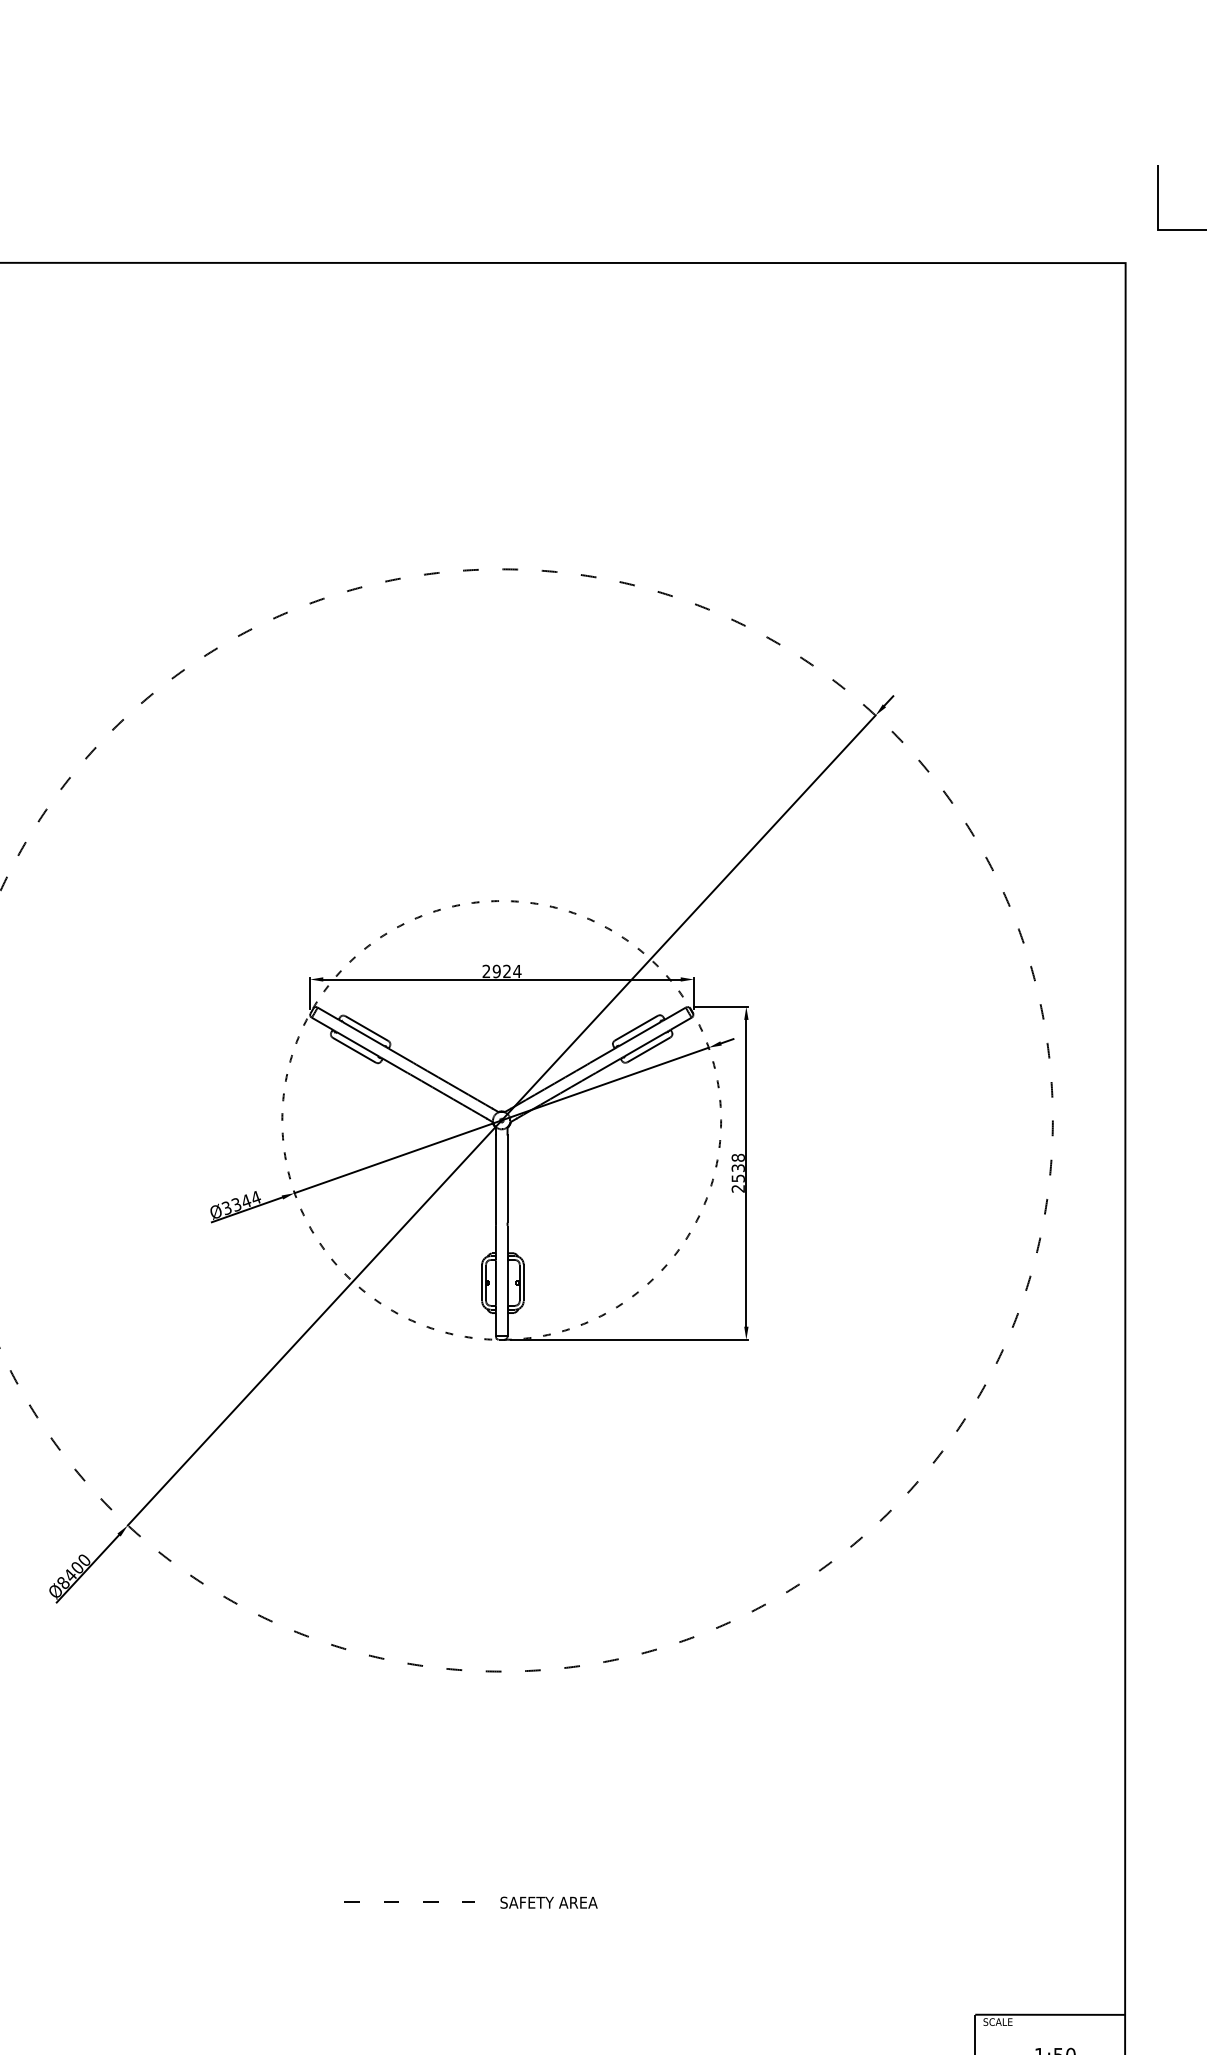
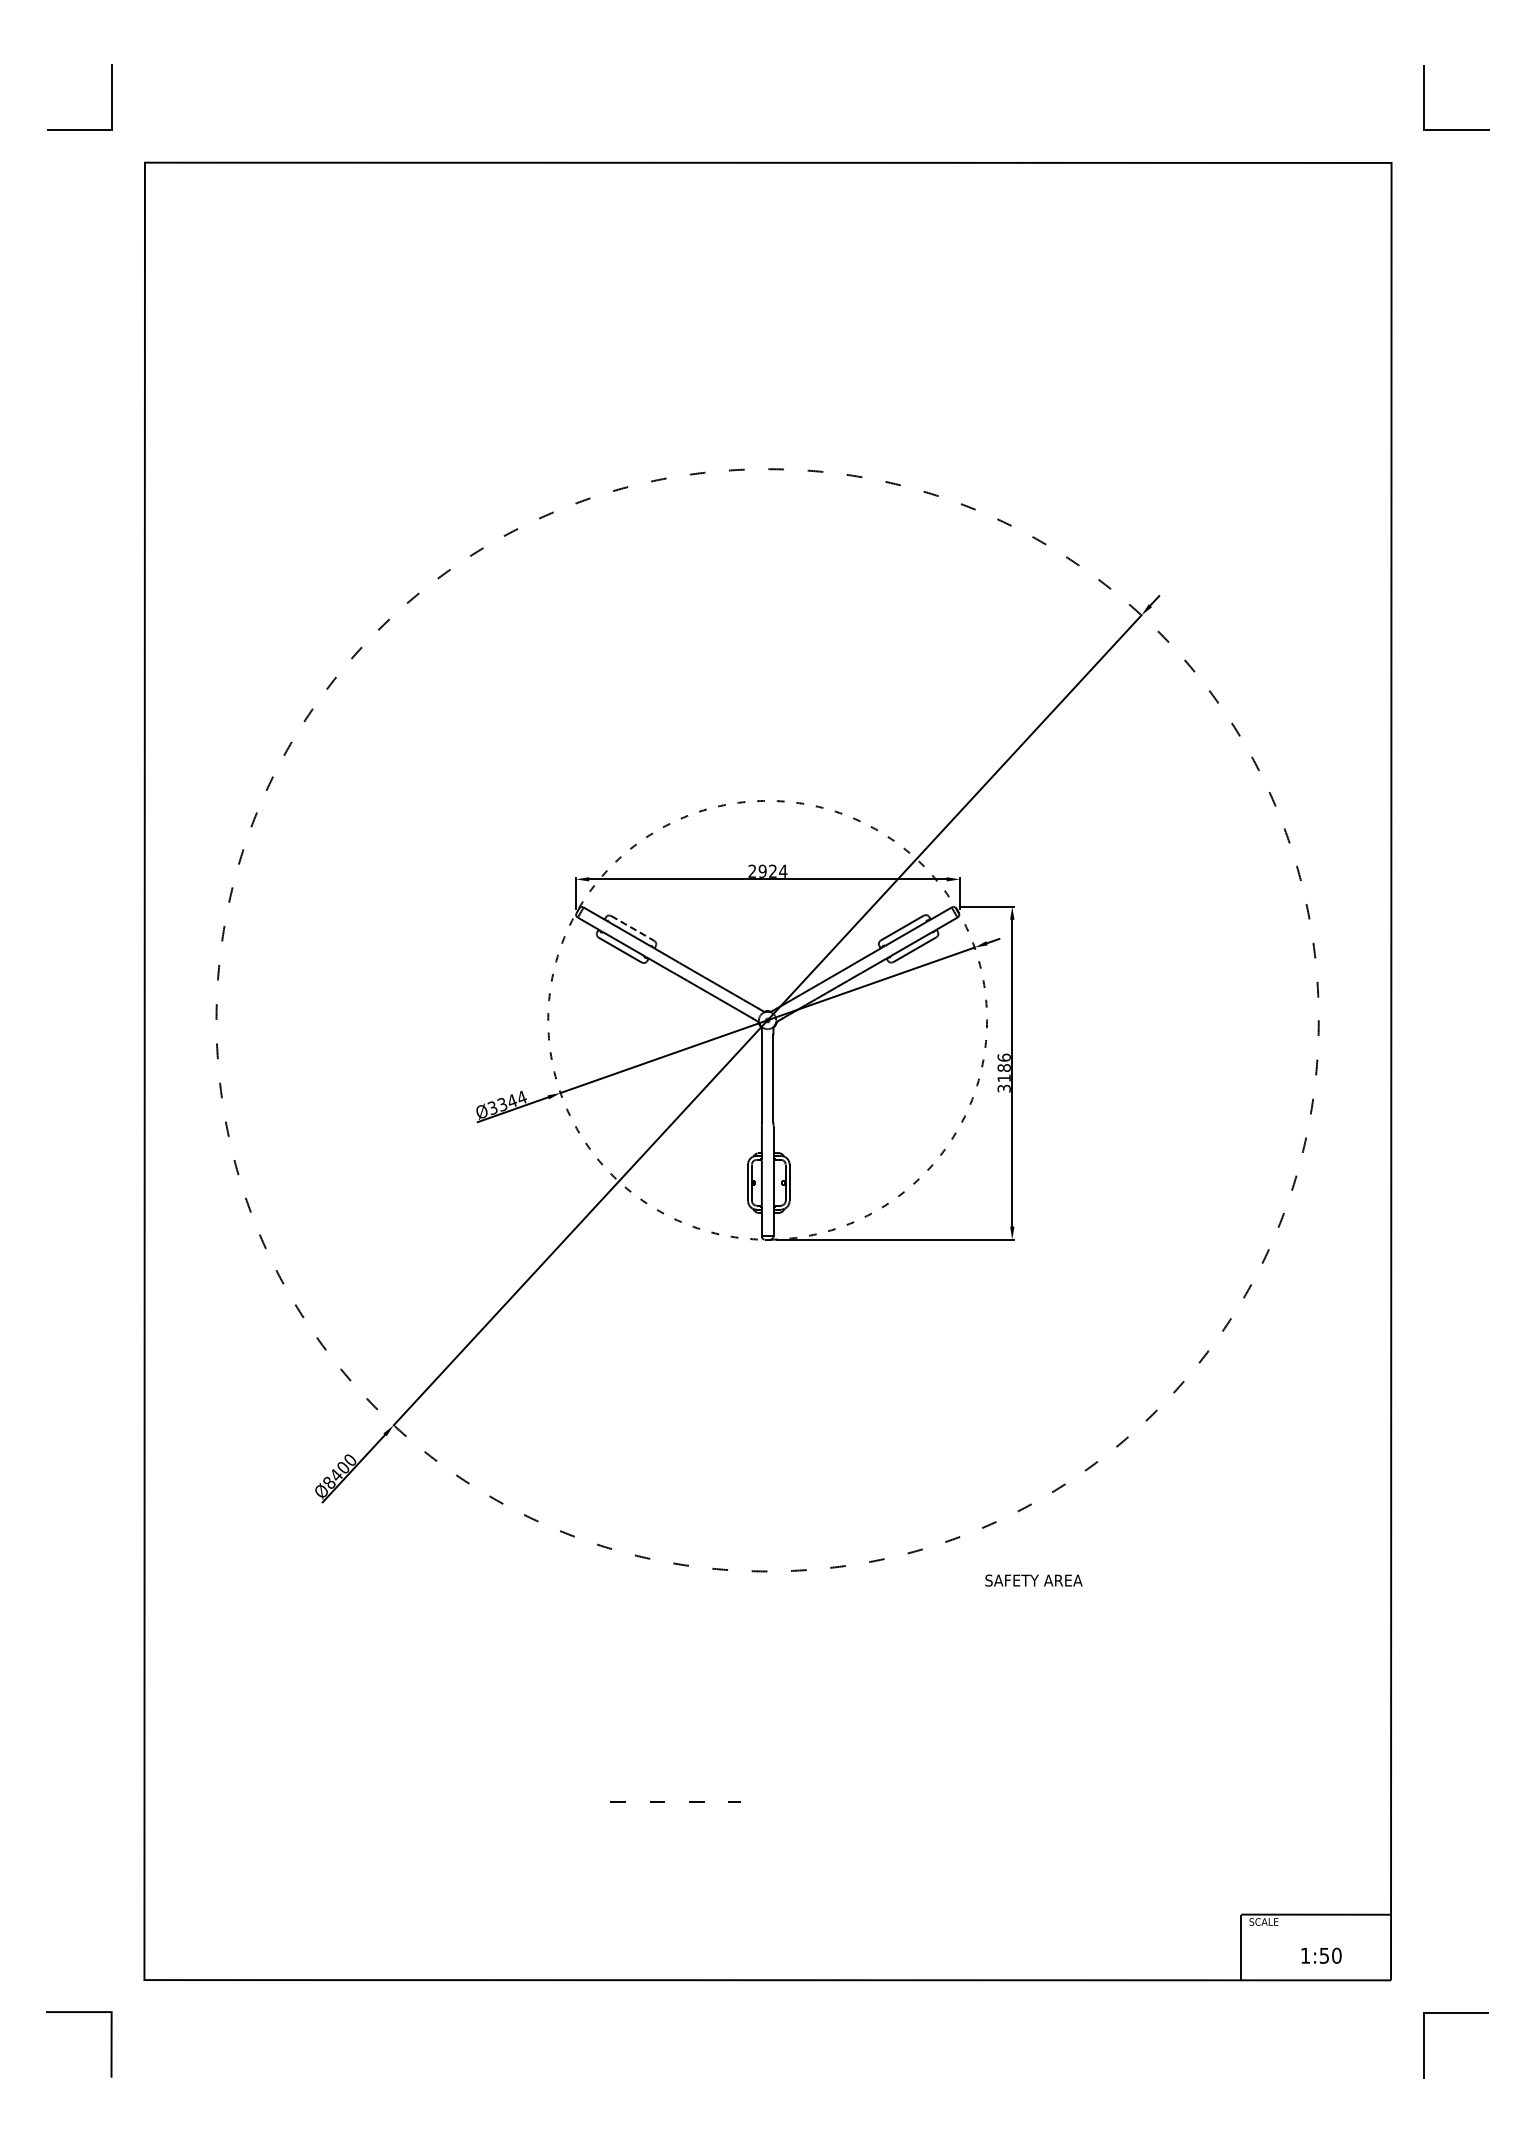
line: (366, 1028) -> (632, 928), solid -> dashed
text: (737, 1172) -> (1003, 1072), 2538 -> 3186
text: (548, 1902) -> (1033, 1580), moved

